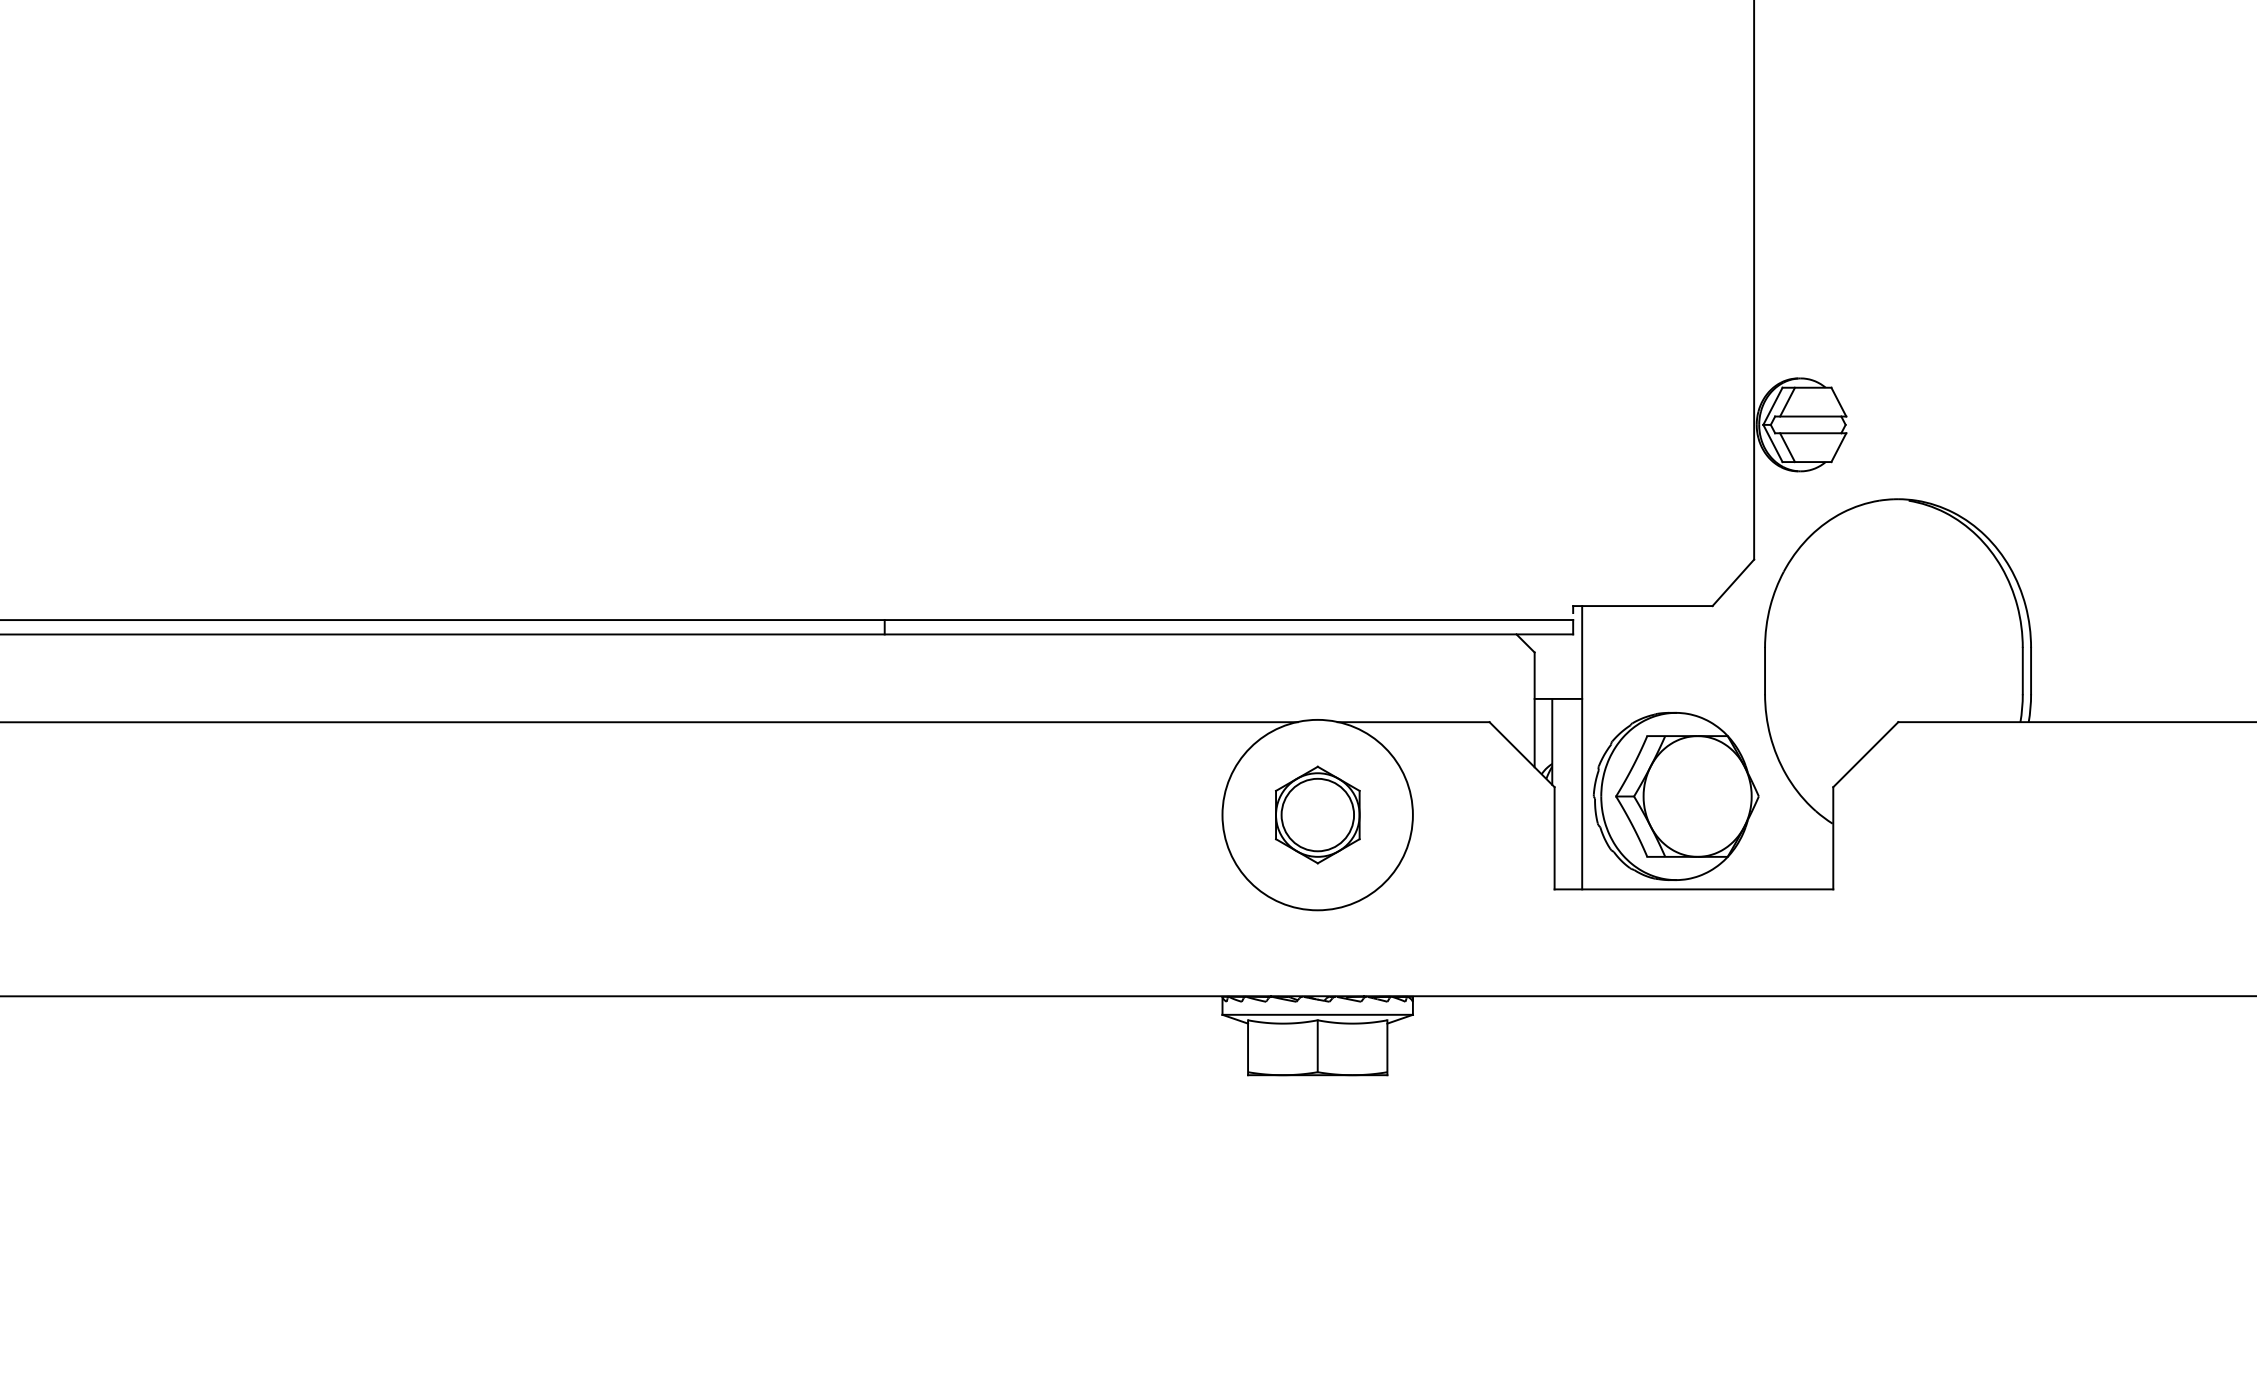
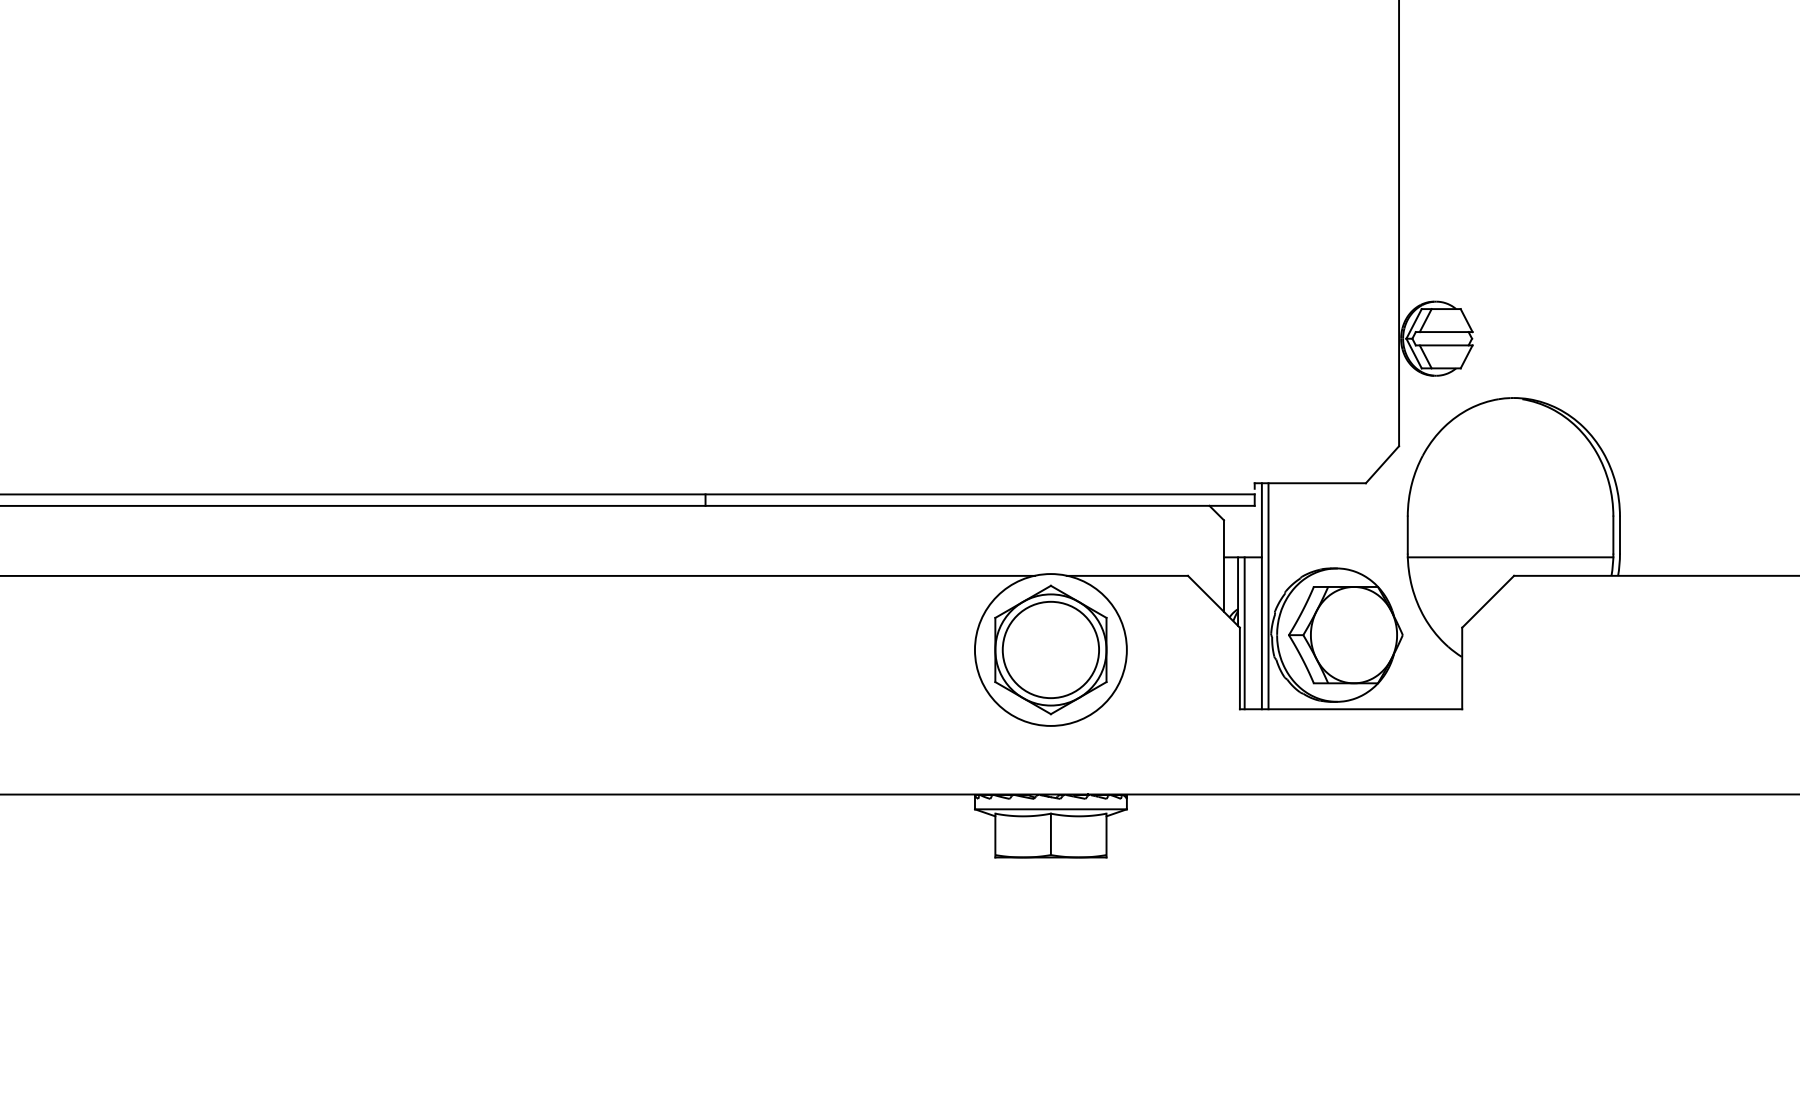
line: (1893, 698) -> (1510, 556), added
line: (1590, 747) -> (1268, 596), added
line: (1560, 793) -> (1244, 632), added
part: (1317, 814) -> (1050, 649), size x1.67

